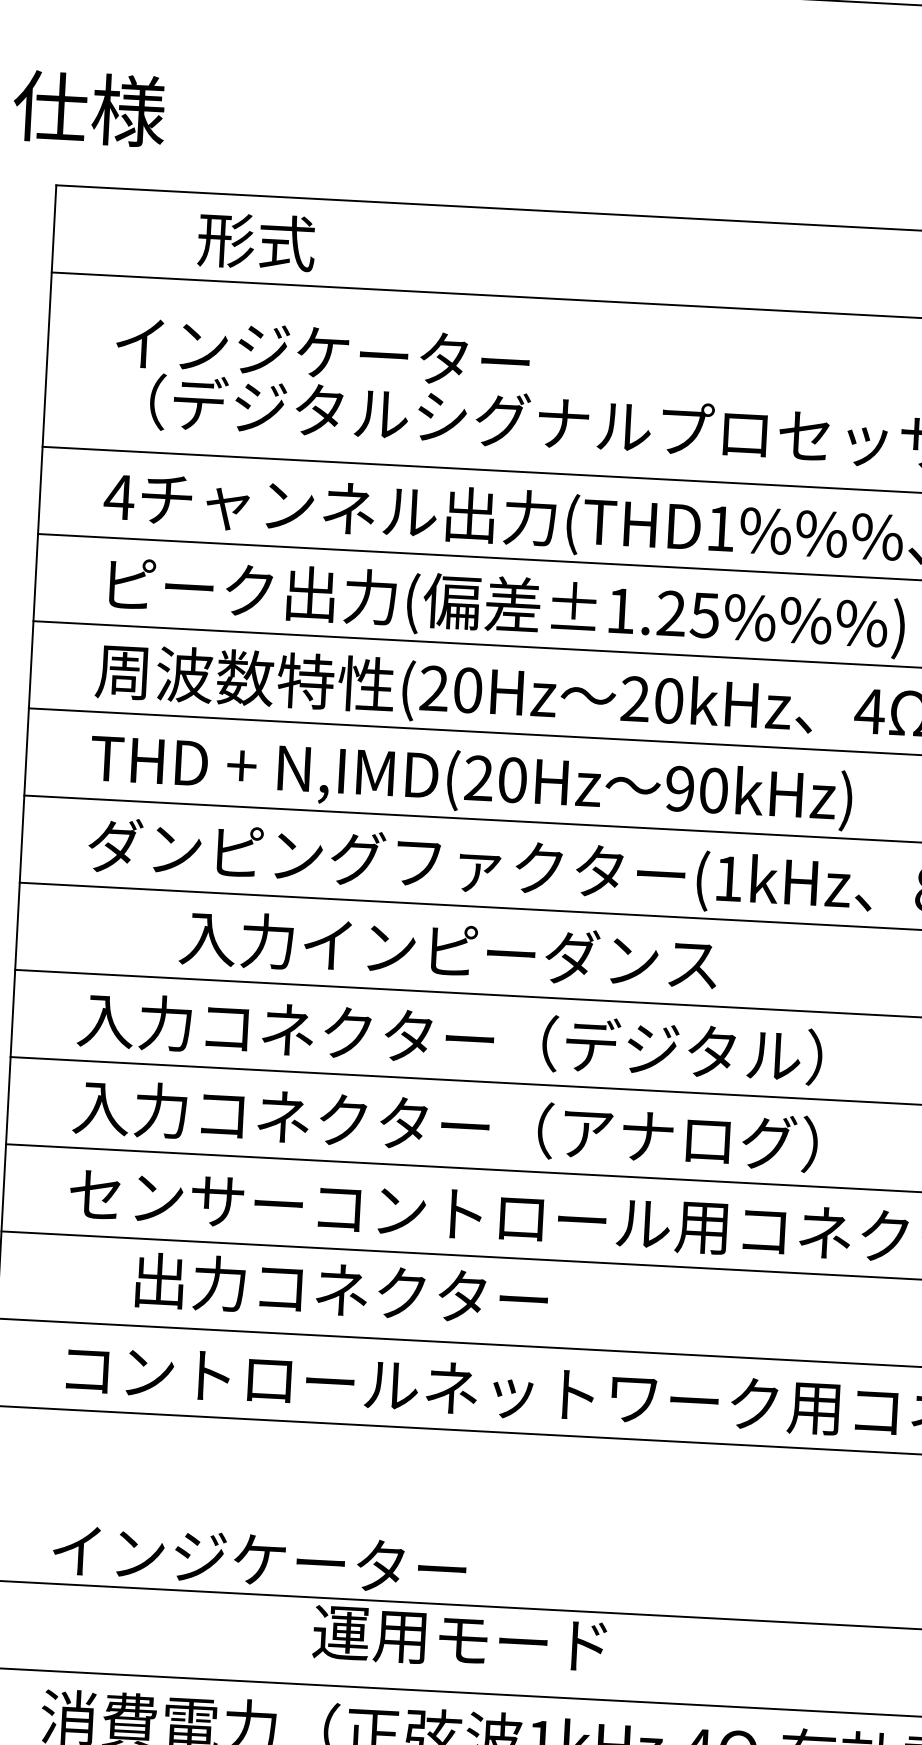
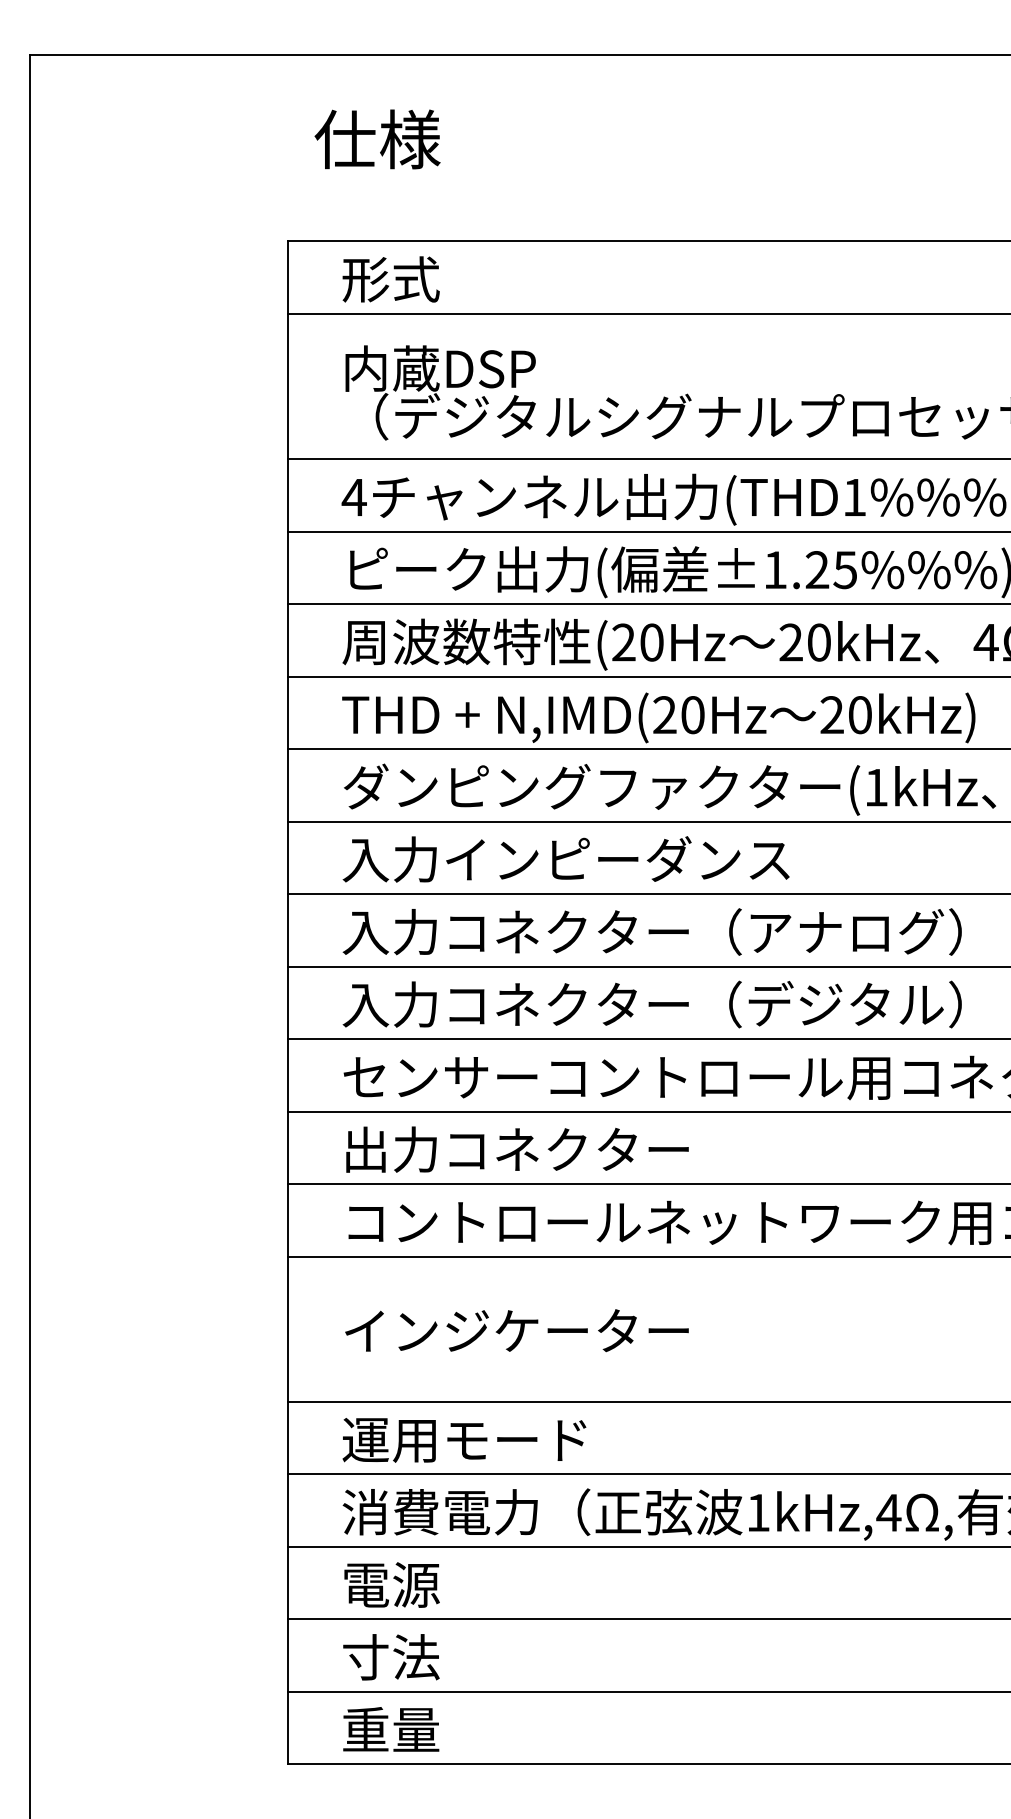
text: (89, 108) -> (377, 139), moved
text: (255, 241) -> (390, 279), moved
text: (322, 352) -> (516, 368), インジケーター -> 内蔵DSP
text: (679, 789) -> (831, 715), 90kHz) -> 20kHz)
text: (447, 950) -> (565, 859), moved
text: (683, 1049) -> (846, 931), 入力コネクター（デジタル） -> 入力コネクター（アナログ）
text: (677, 1136) -> (845, 1003), 入力コネクター（アナログ） -> 入力コネクター（デジタル）
text: (341, 1289) -> (517, 1149), moved
text: (259, 1559) -> (516, 1330), moved
text: (459, 1639) -> (464, 1440), moved

